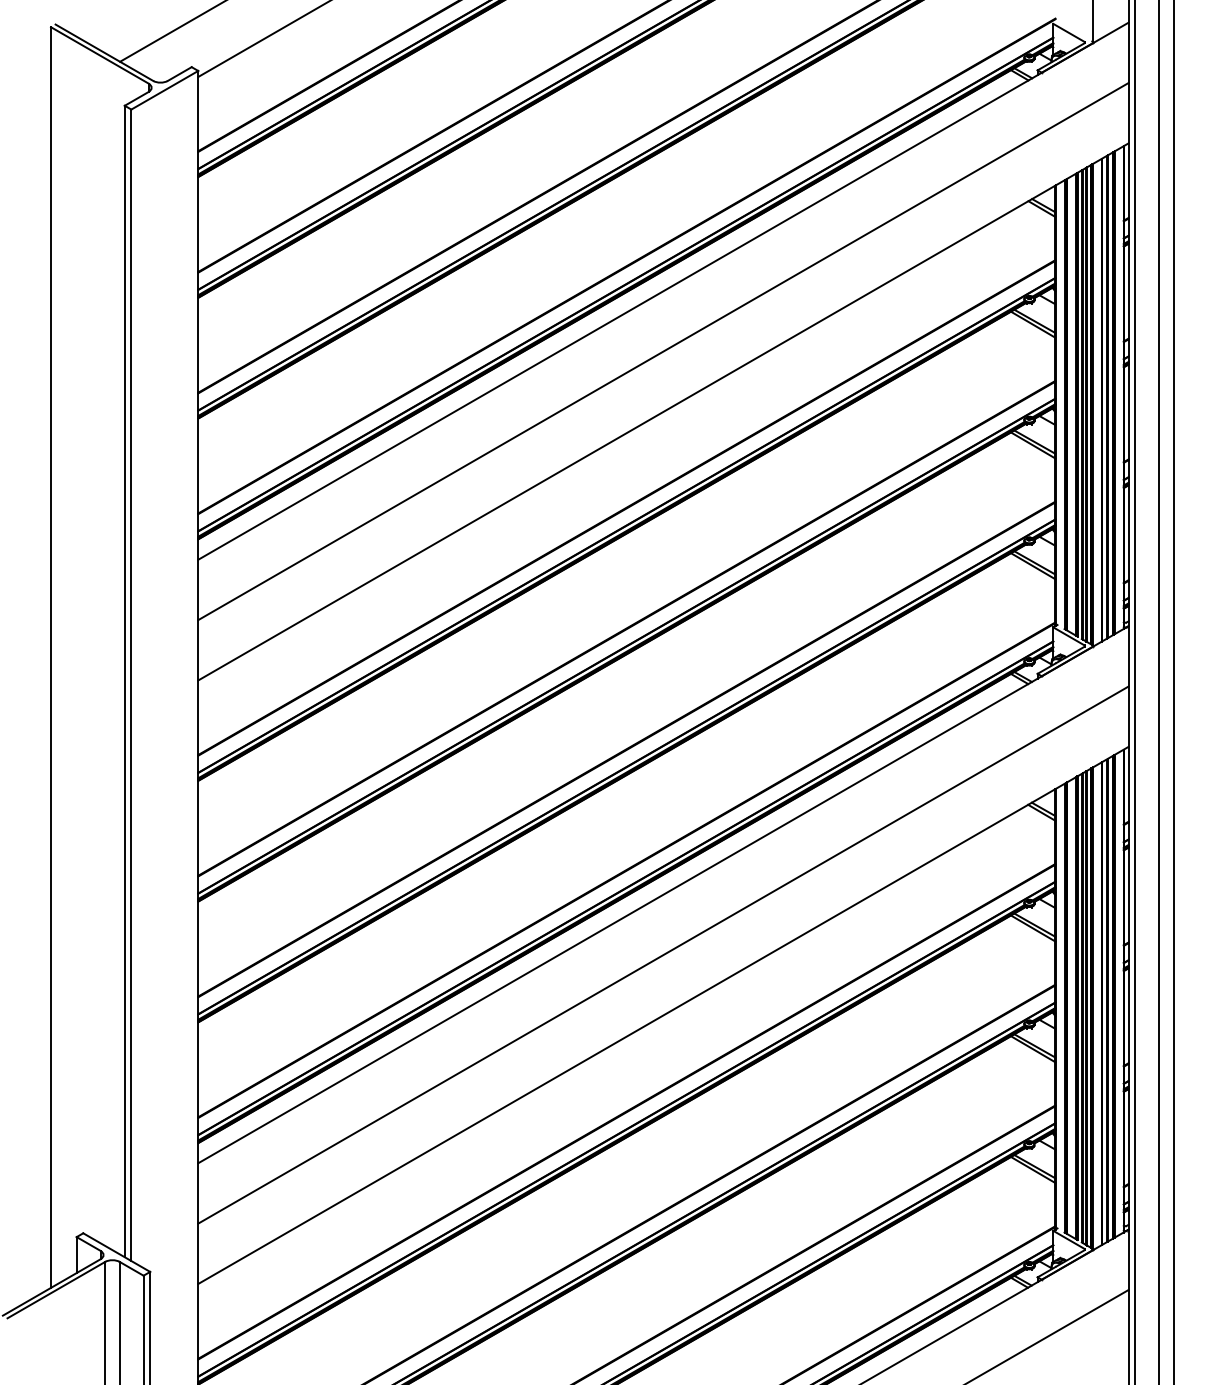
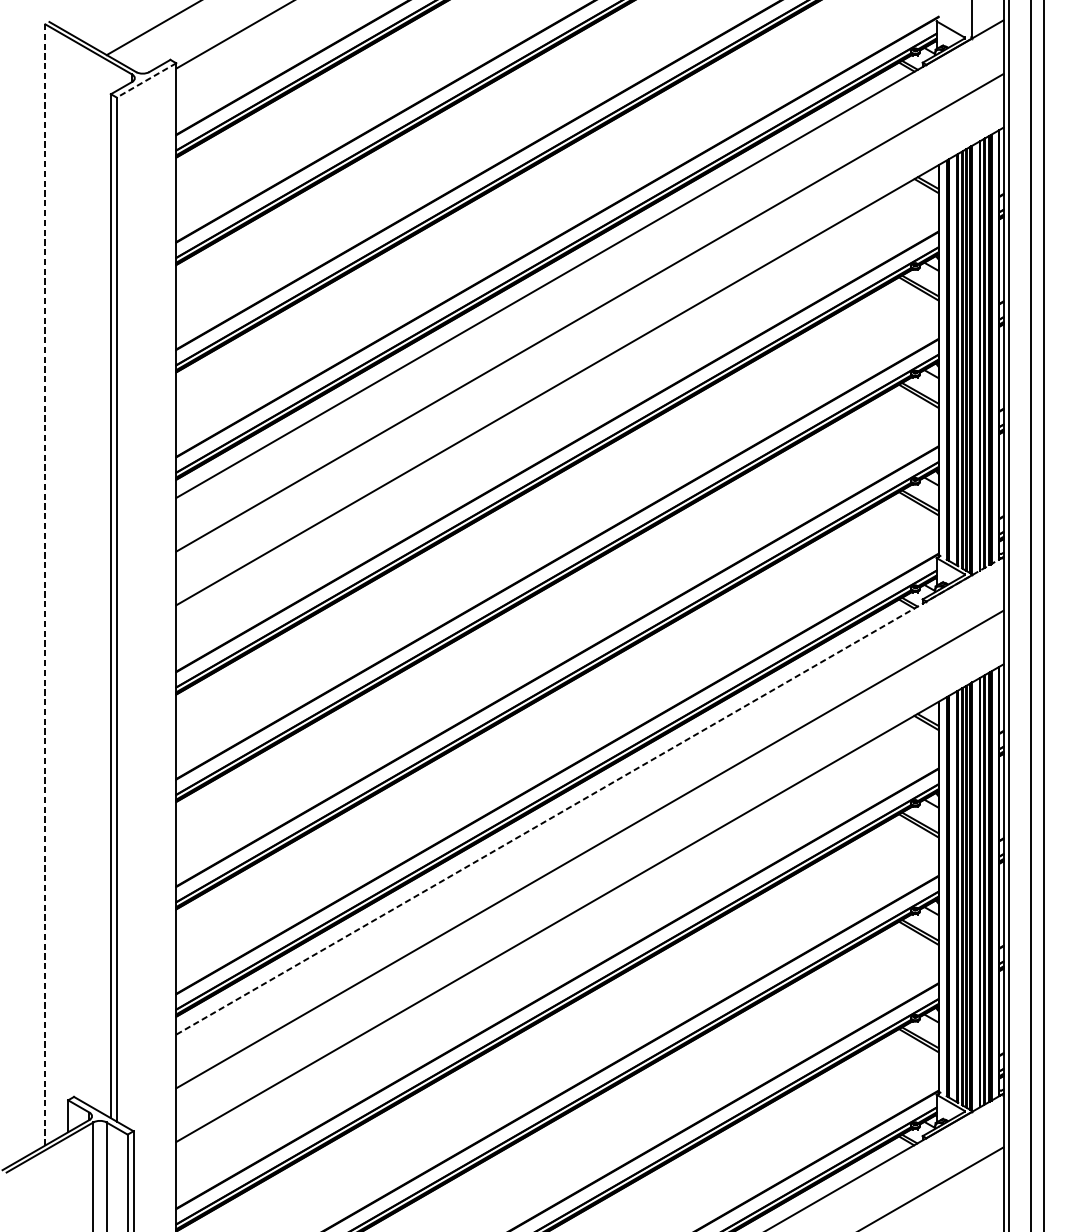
line: (164, 90) -> (146, 80), solid -> dashed
line: (51, 657) -> (45, 584), solid -> dashed
line: (663, 894) -> (590, 795), solid -> dashed

